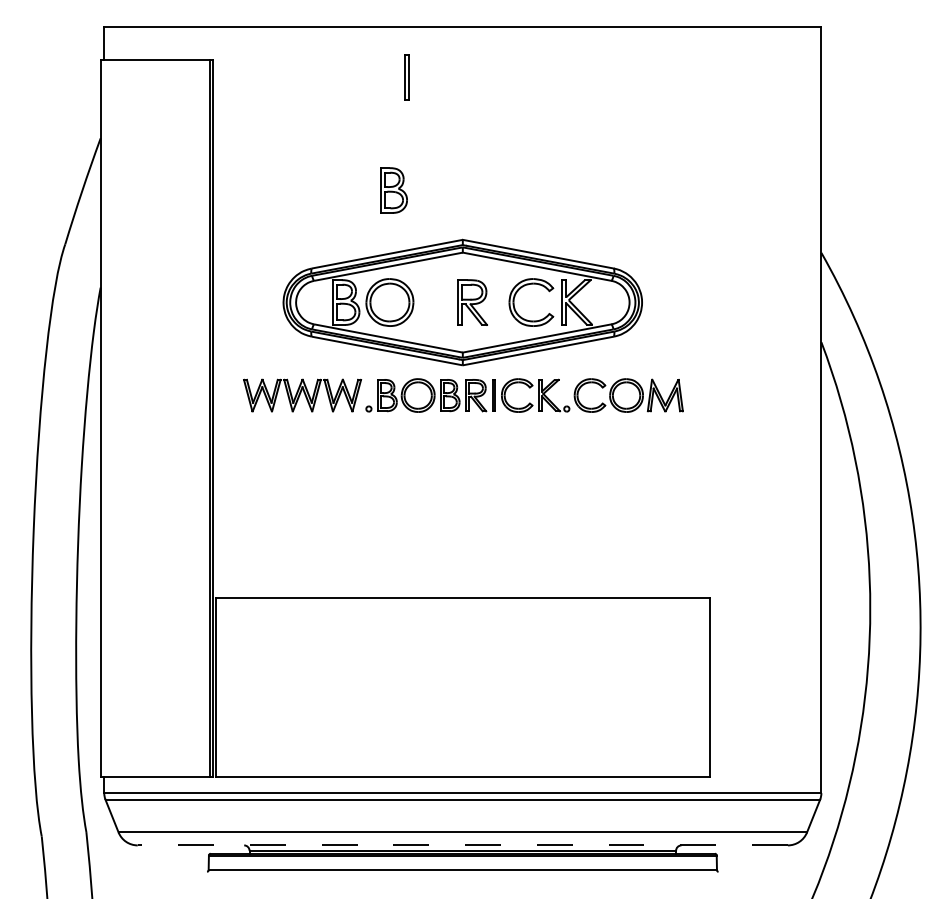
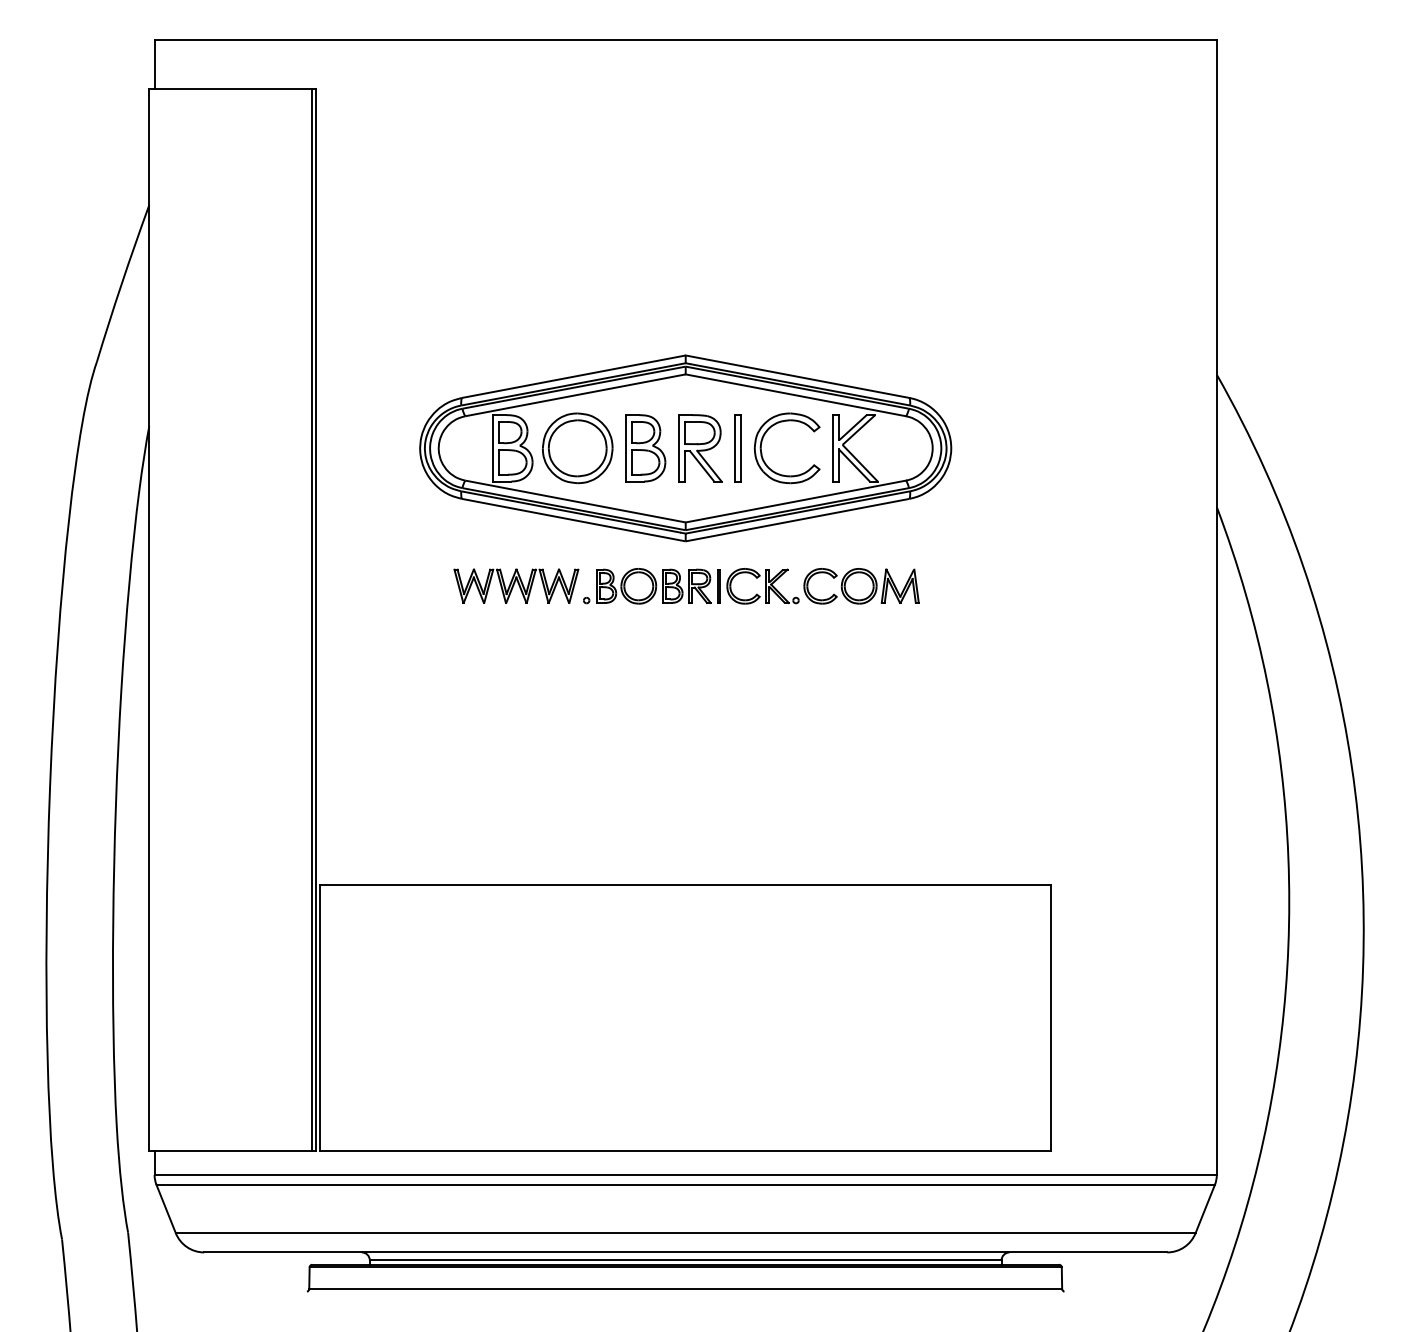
part: (406, 77) -> (737, 448), moved
part: (393, 190) -> (645, 448), moved
part: (463, 395) -> (686, 586), size x0.71
line: (462, 845) -> (685, 1252), dashed -> solid

